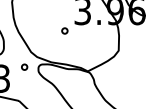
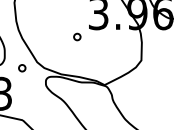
part: (24, 66) -> (22, 67), moved

